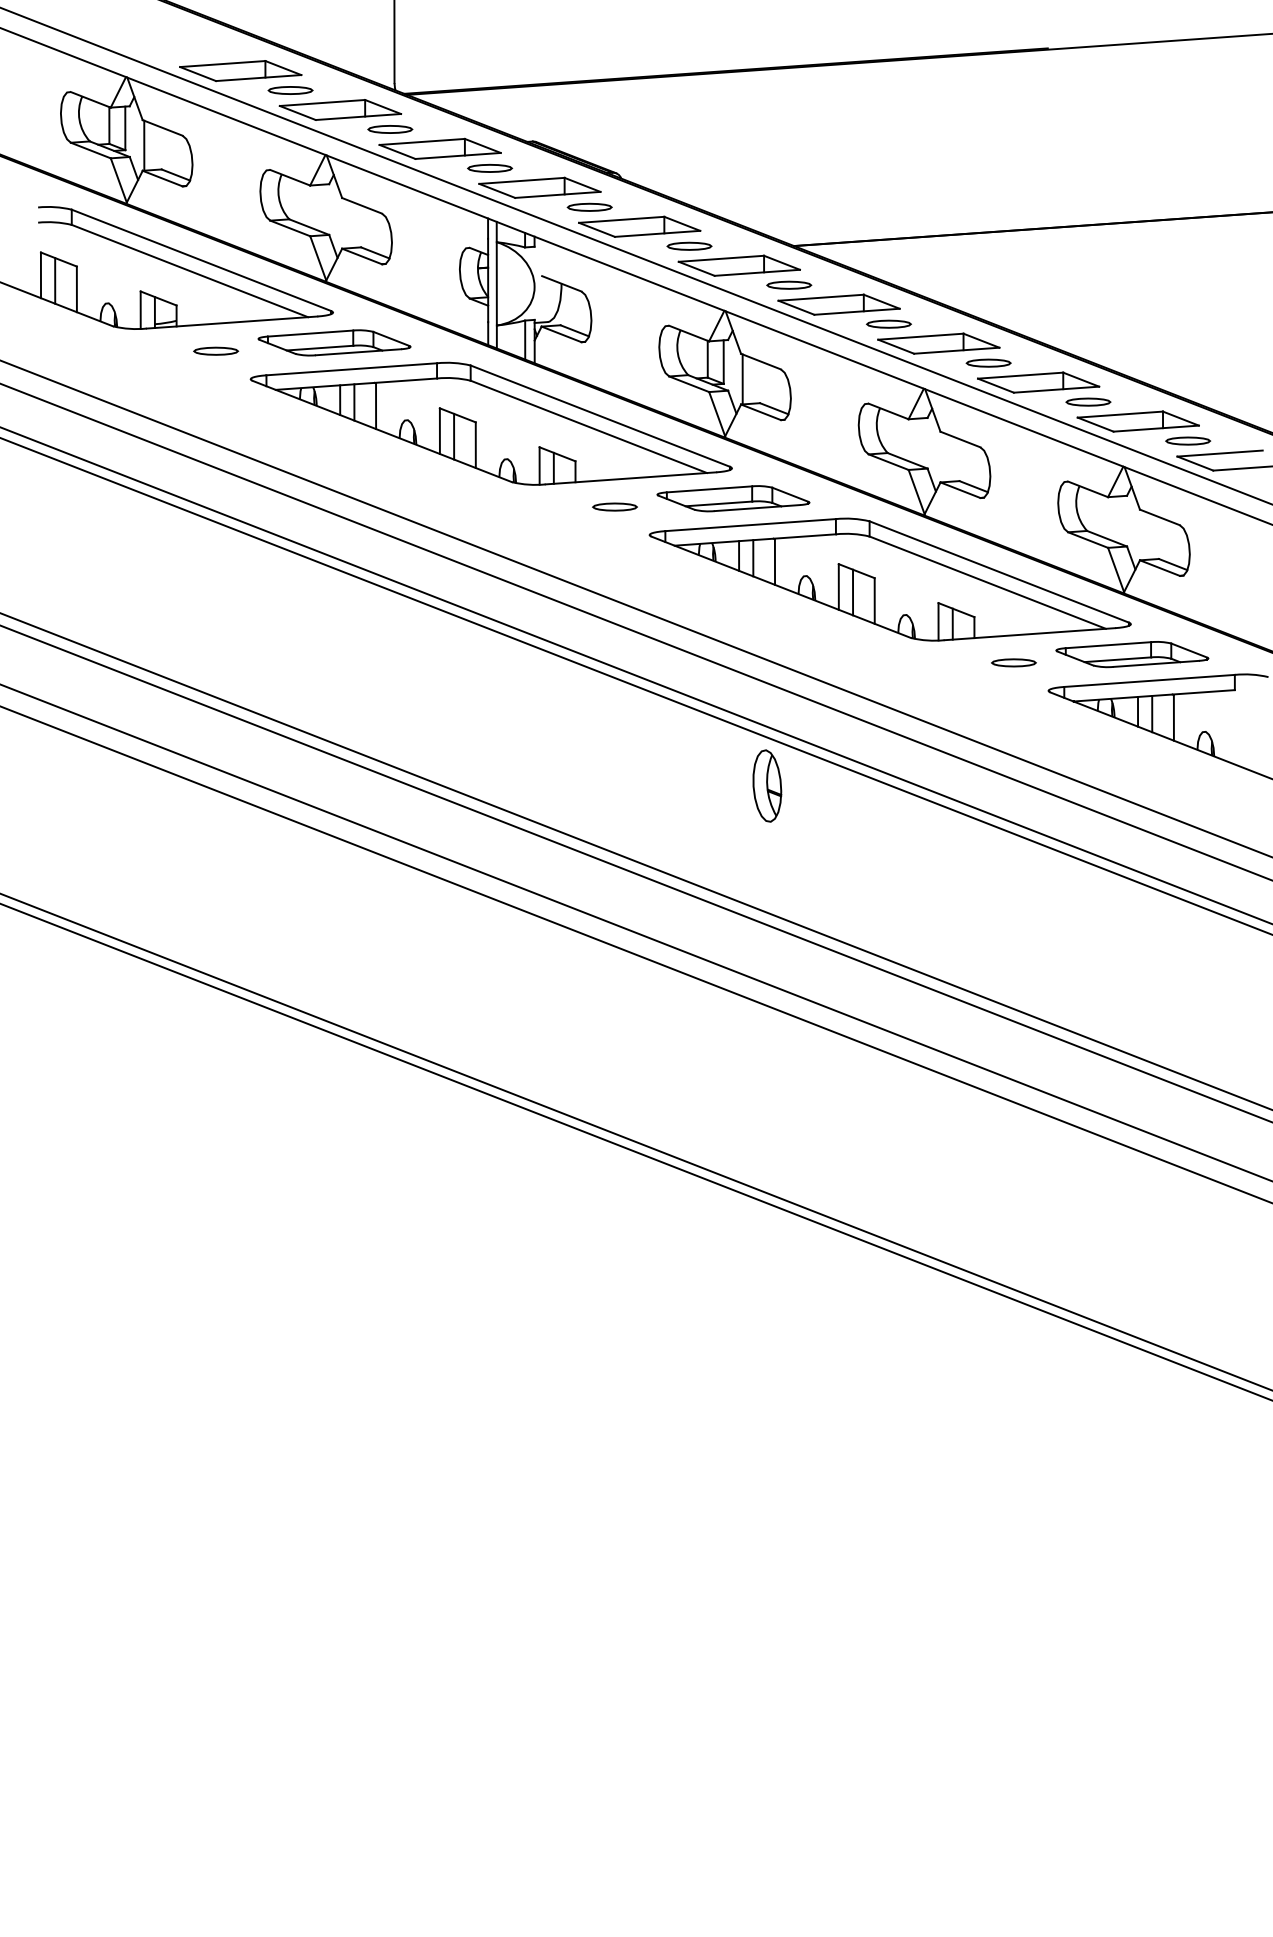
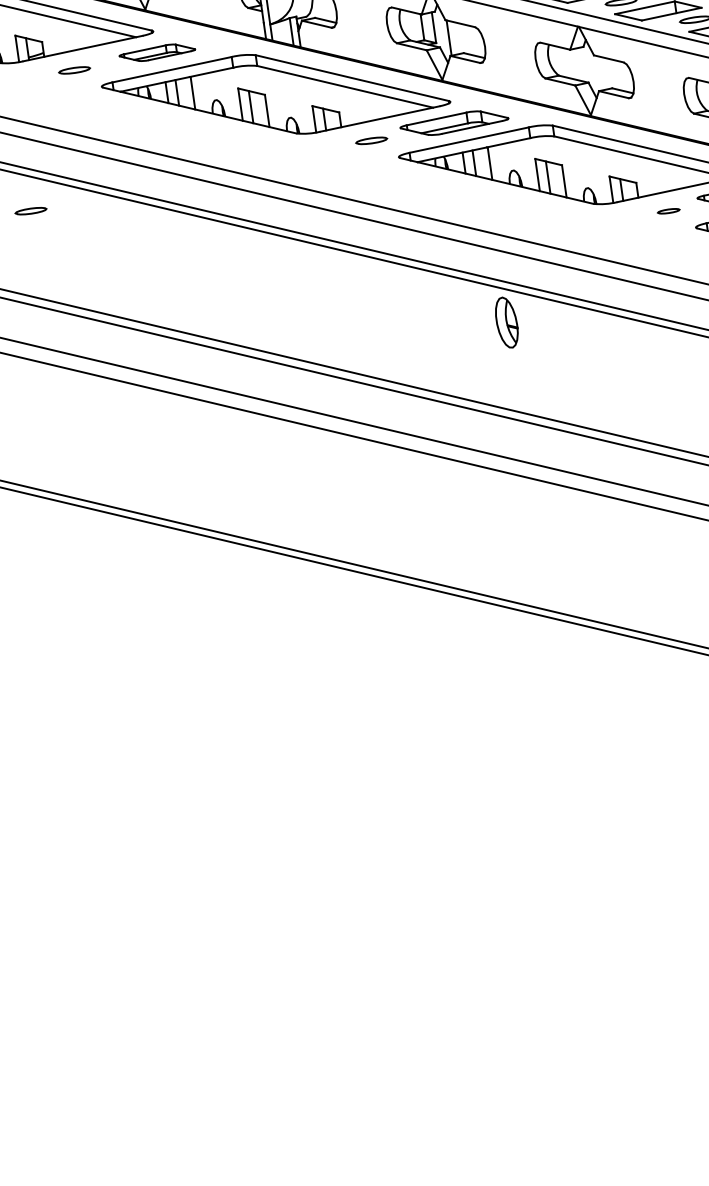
part: (334, 342) -> (157, 52), size x0.7
part: (128, 537) -> (31, 210), added
part: (1013, 662) -> (668, 211), size x0.7

